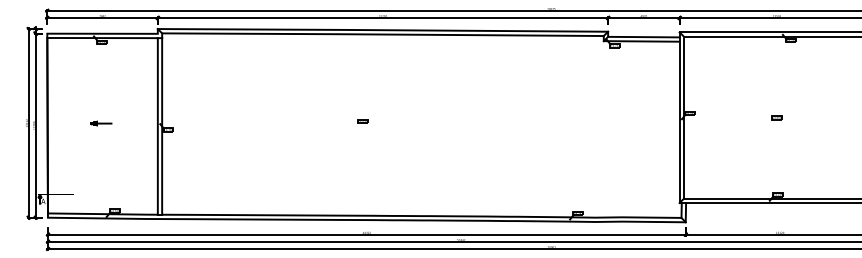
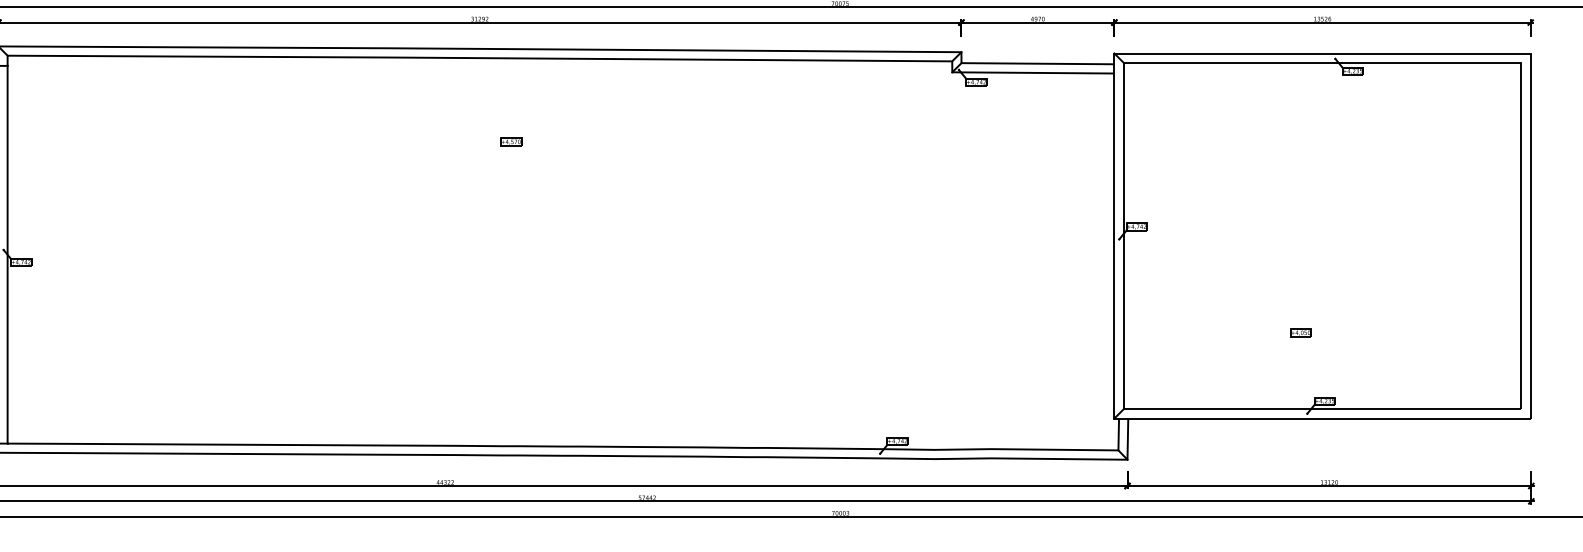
part: (776, 117) -> (1300, 331), moved
part: (362, 121) -> (510, 141), moved

